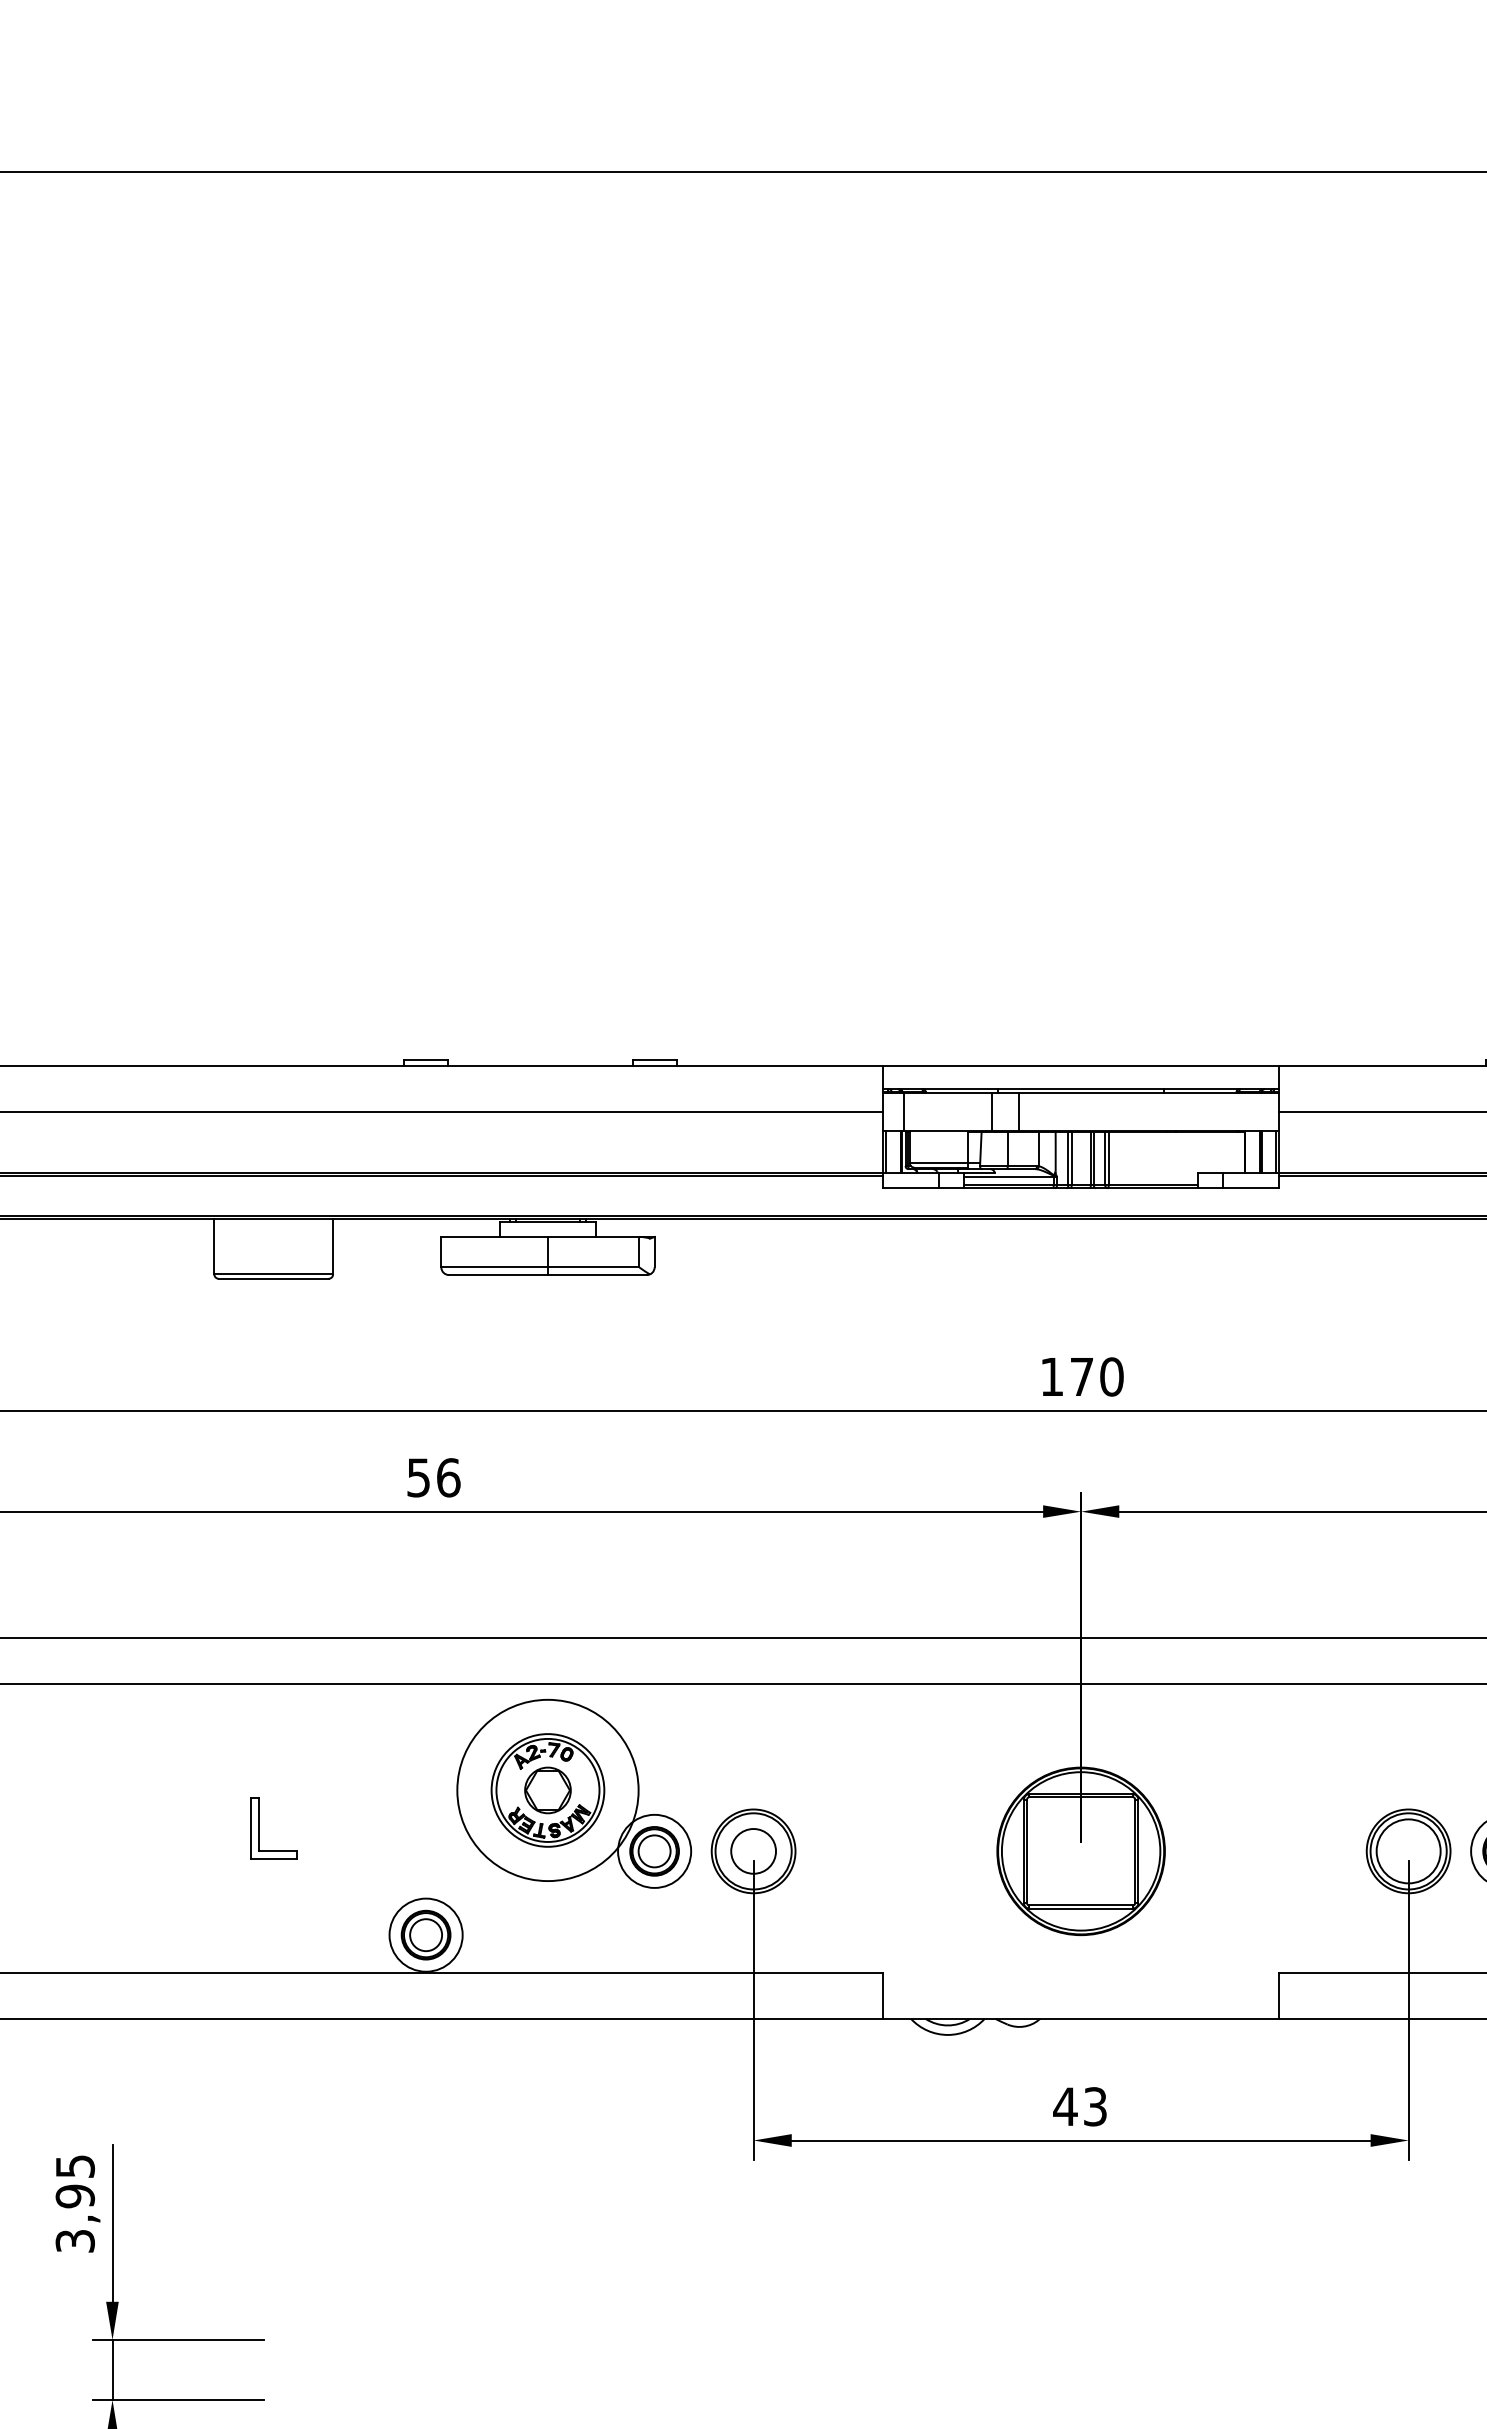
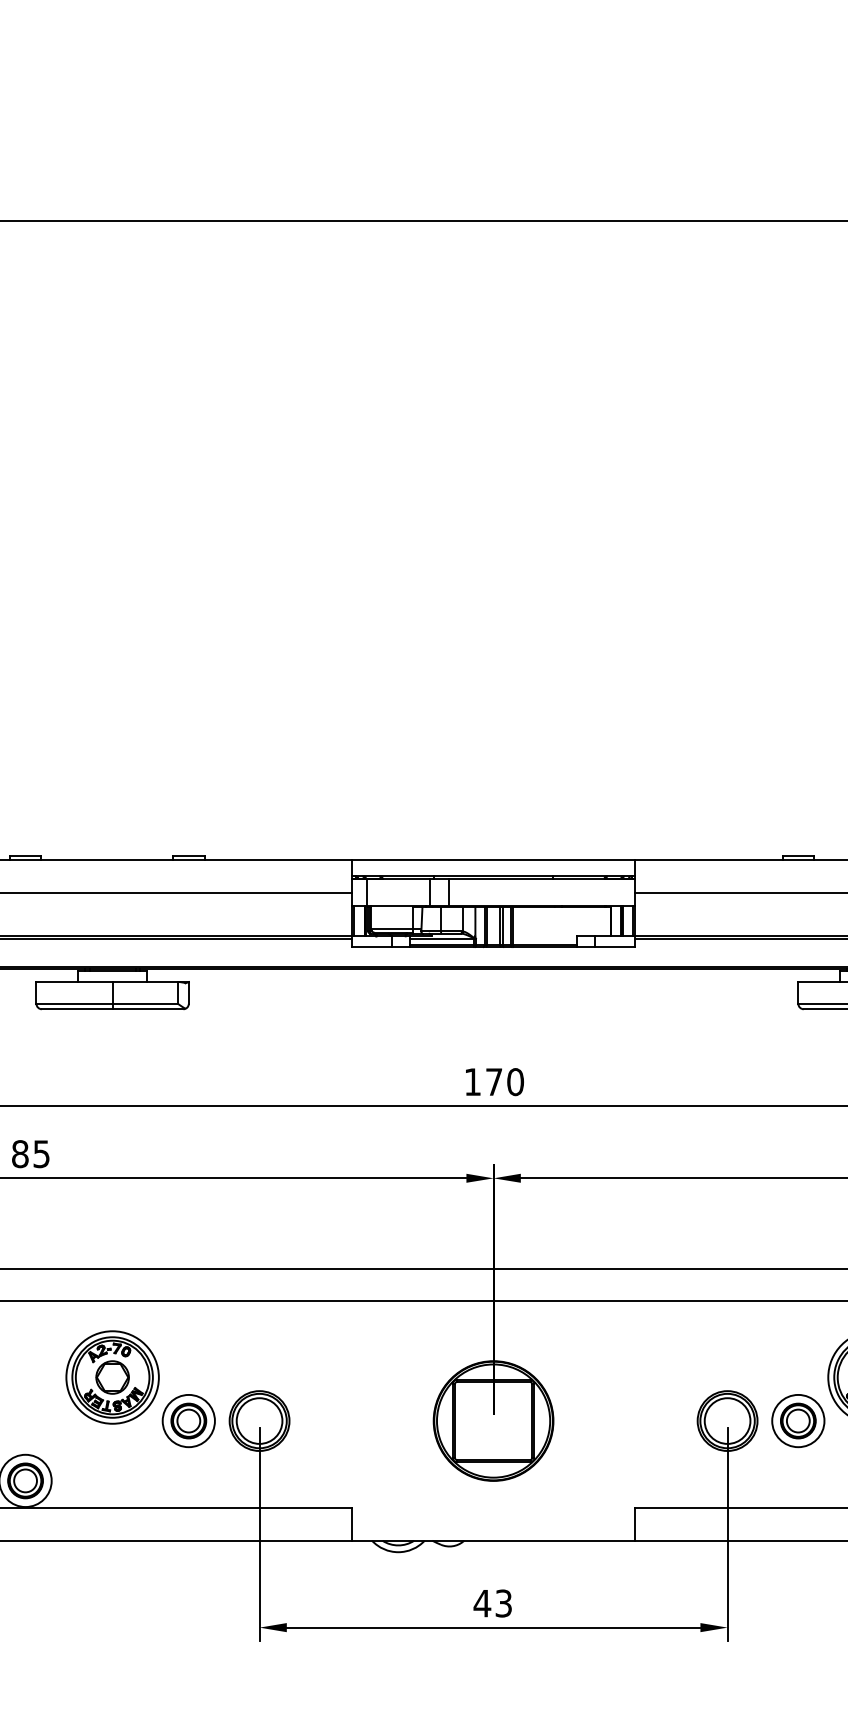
text: (433, 1477) -> (30, 1153), 56 -> 85
circle: (547, 1790) -> (112, 1377), size x0.71
circle: (753, 1851) -> (259, 1421), size x1.43

